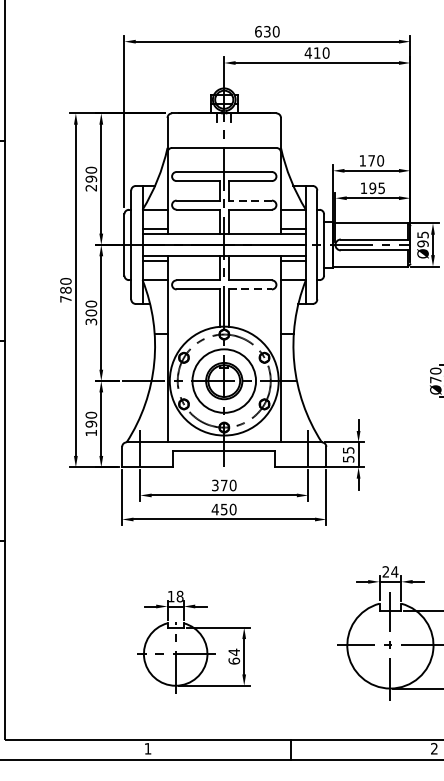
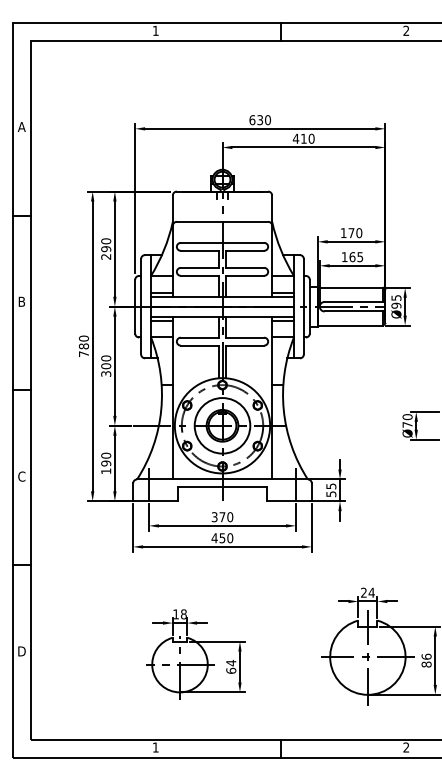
text: (372, 188) -> (352, 257), 195 -> 165
line: (250, 200) -> (245, 267), dashed -> solid
line: (250, 289) -> (245, 345), dashed -> solid

